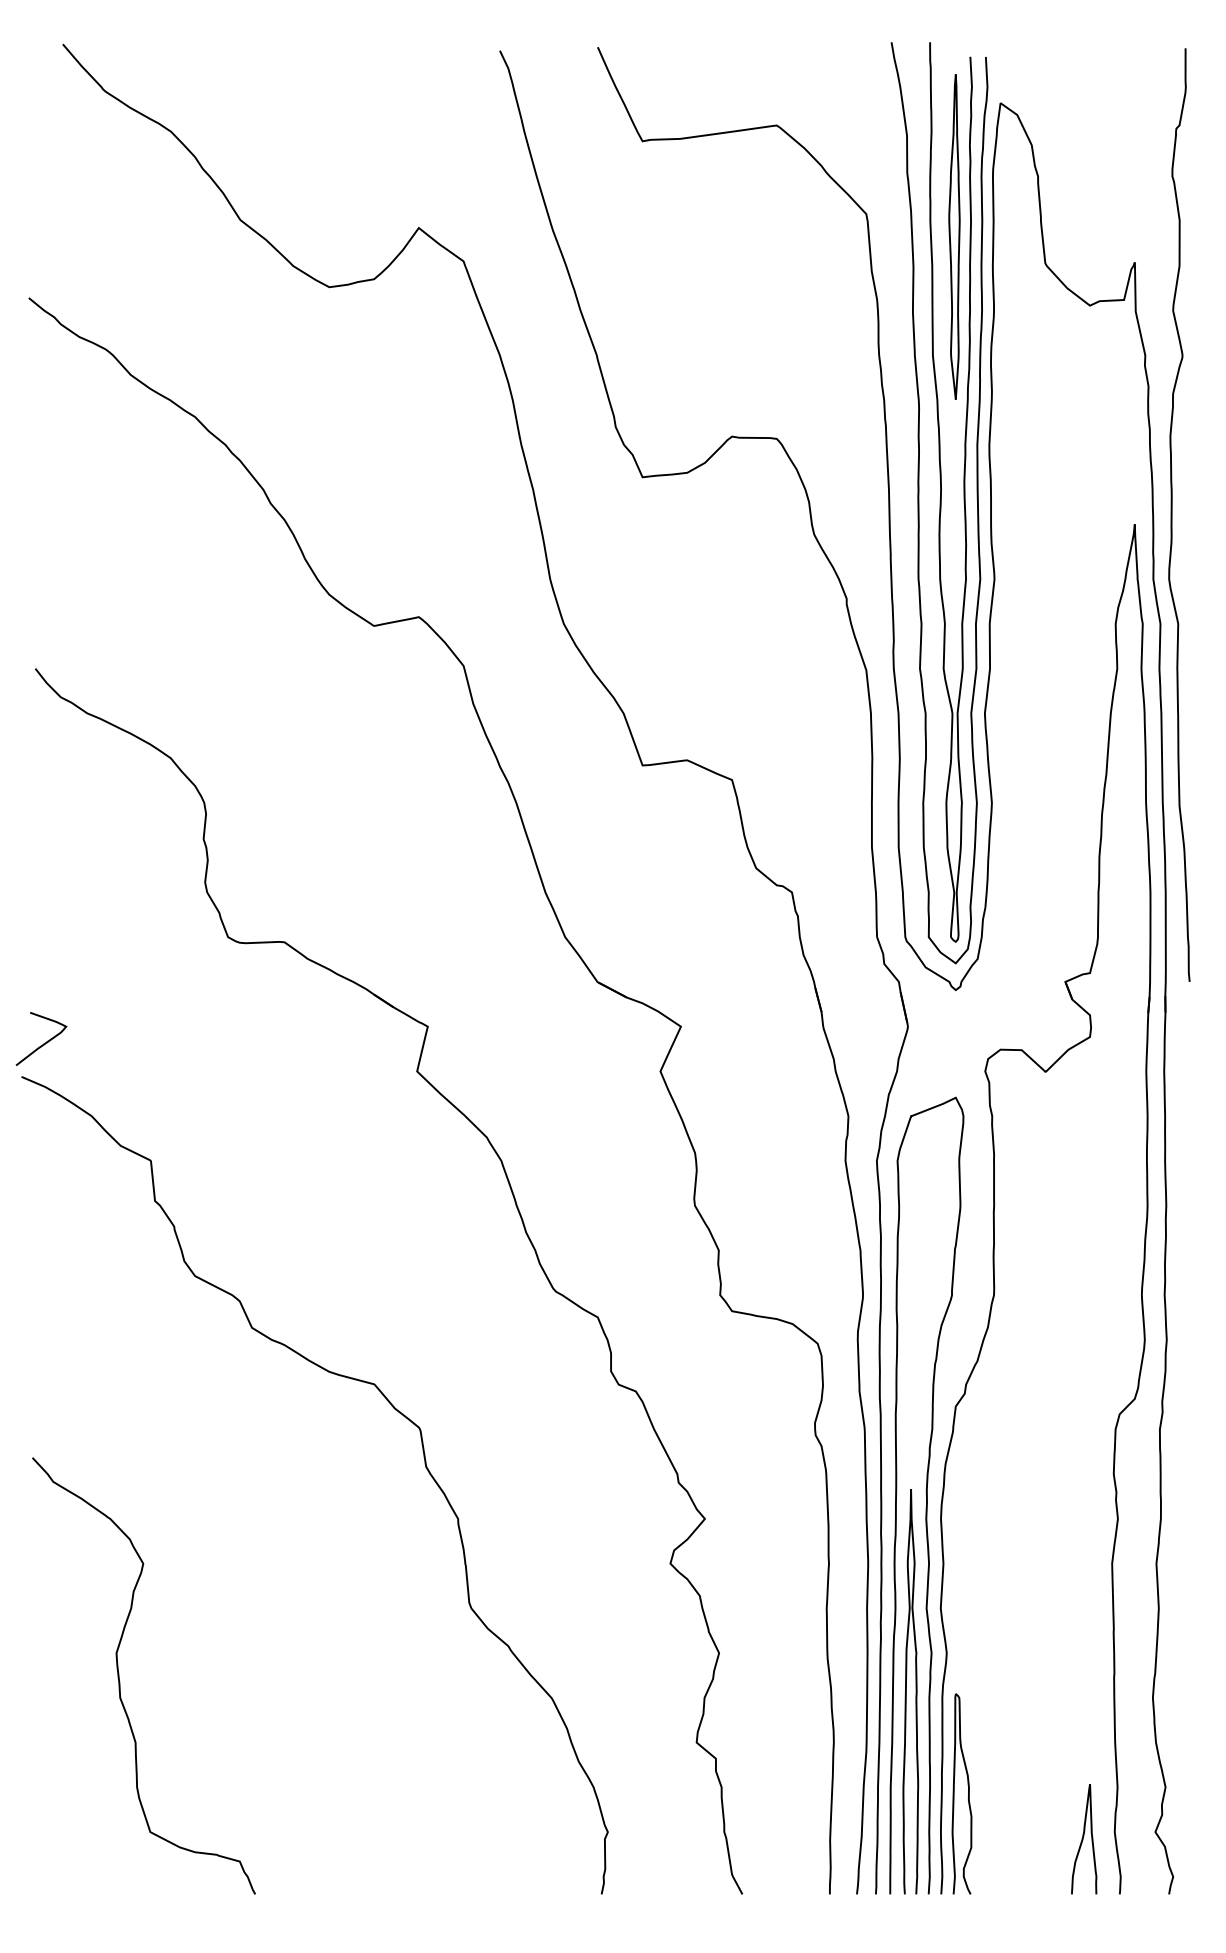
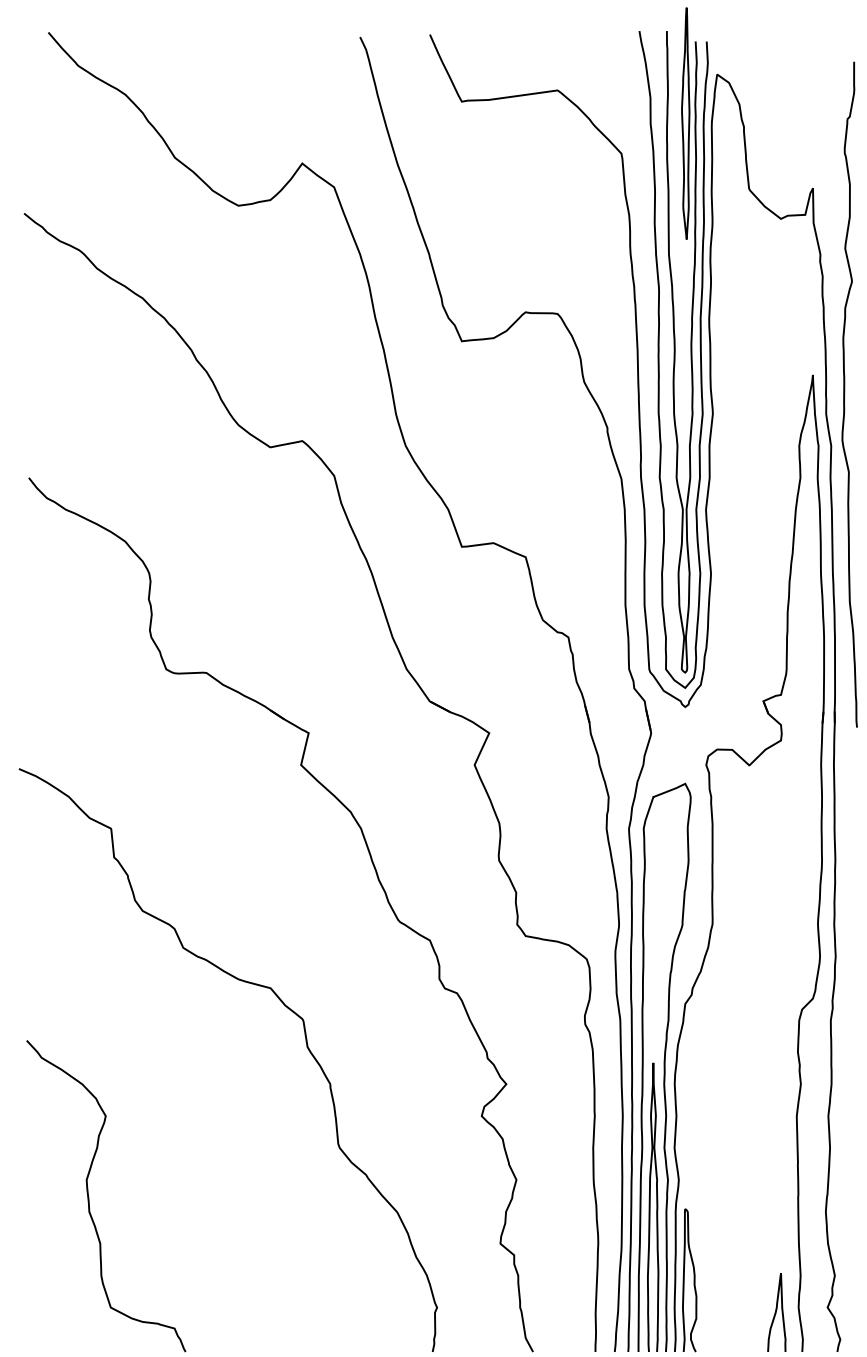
part: (954, 236) -> (685, 123), moved
curve: (1172, 514) -> (844, 394), moved
curve: (43, 1043) -> (34, 745), removed

